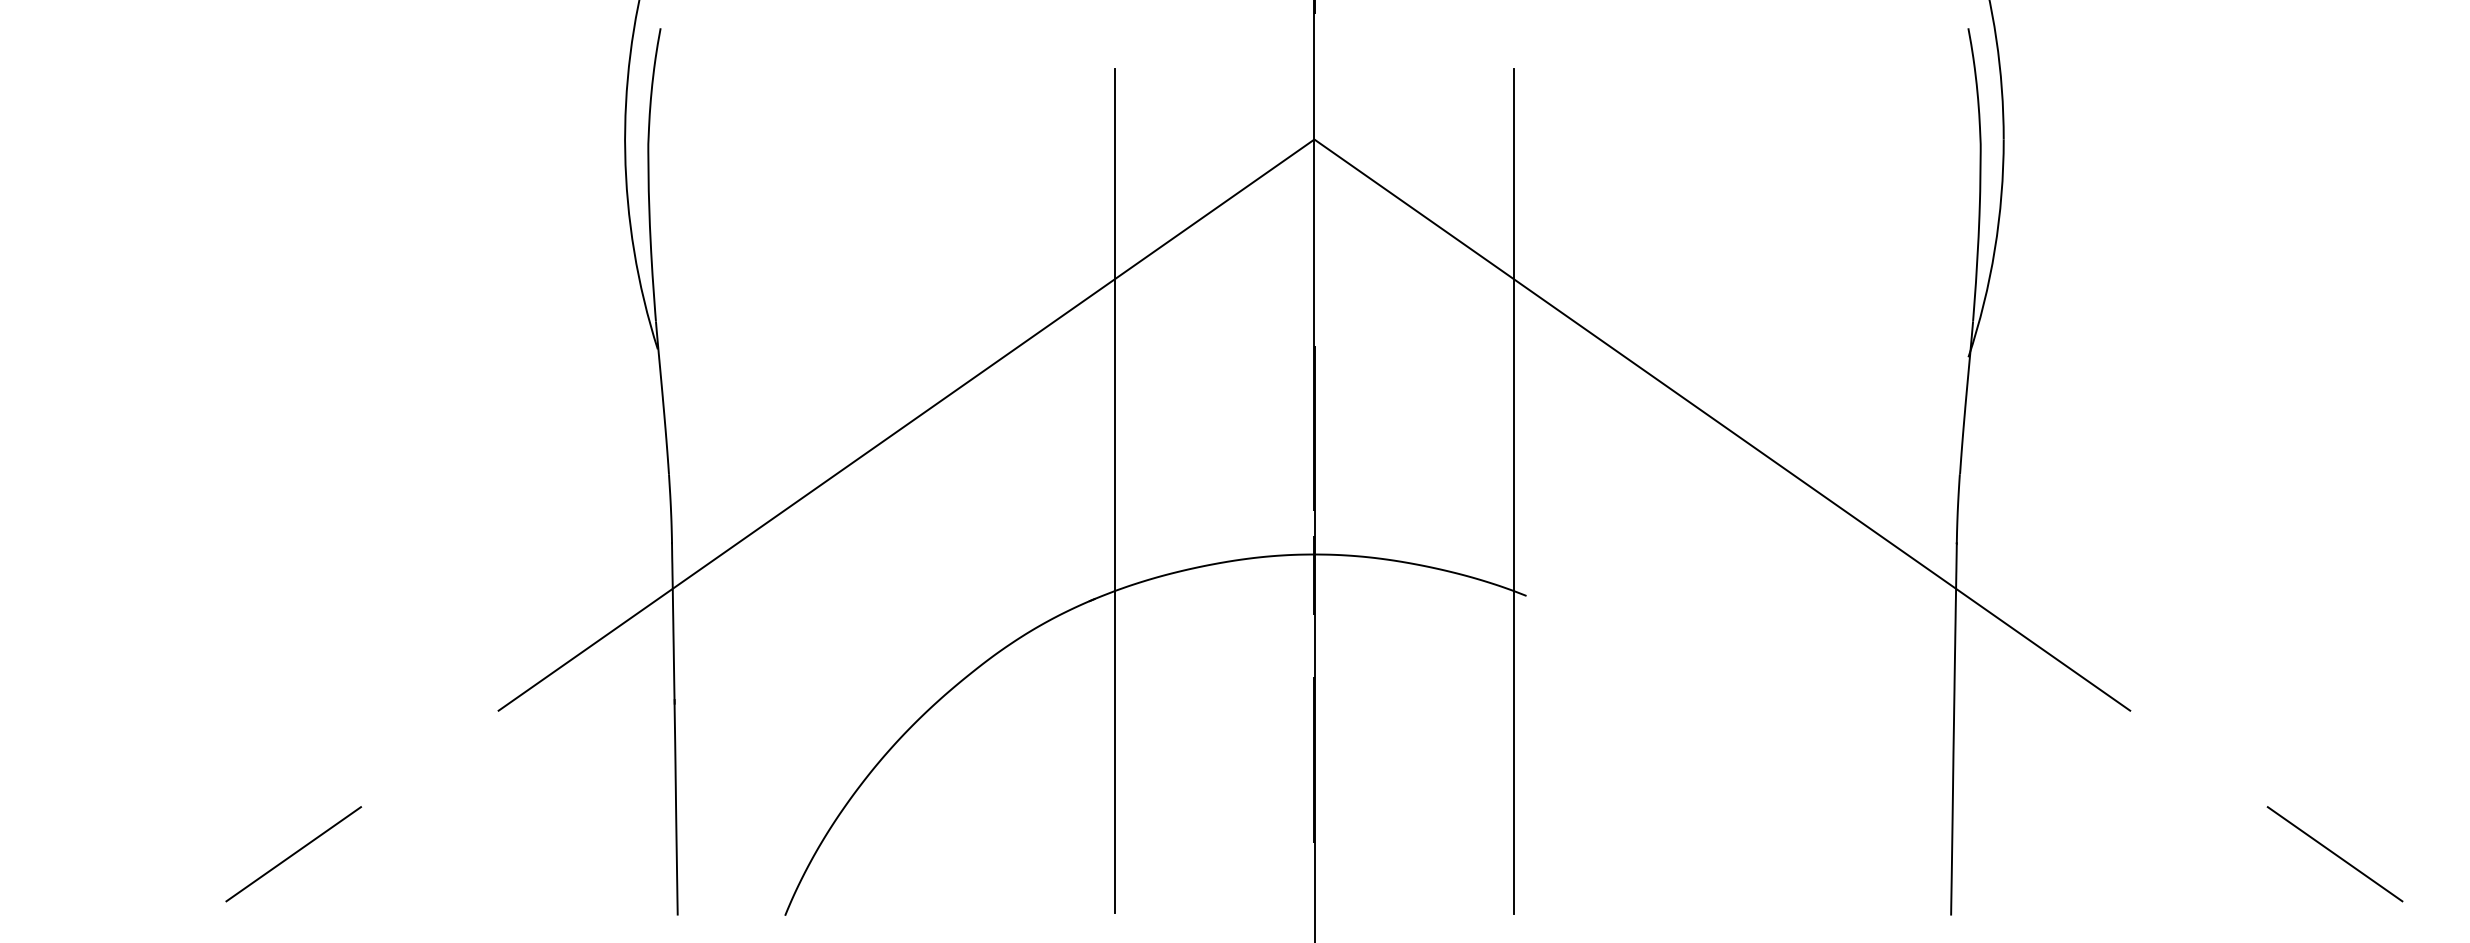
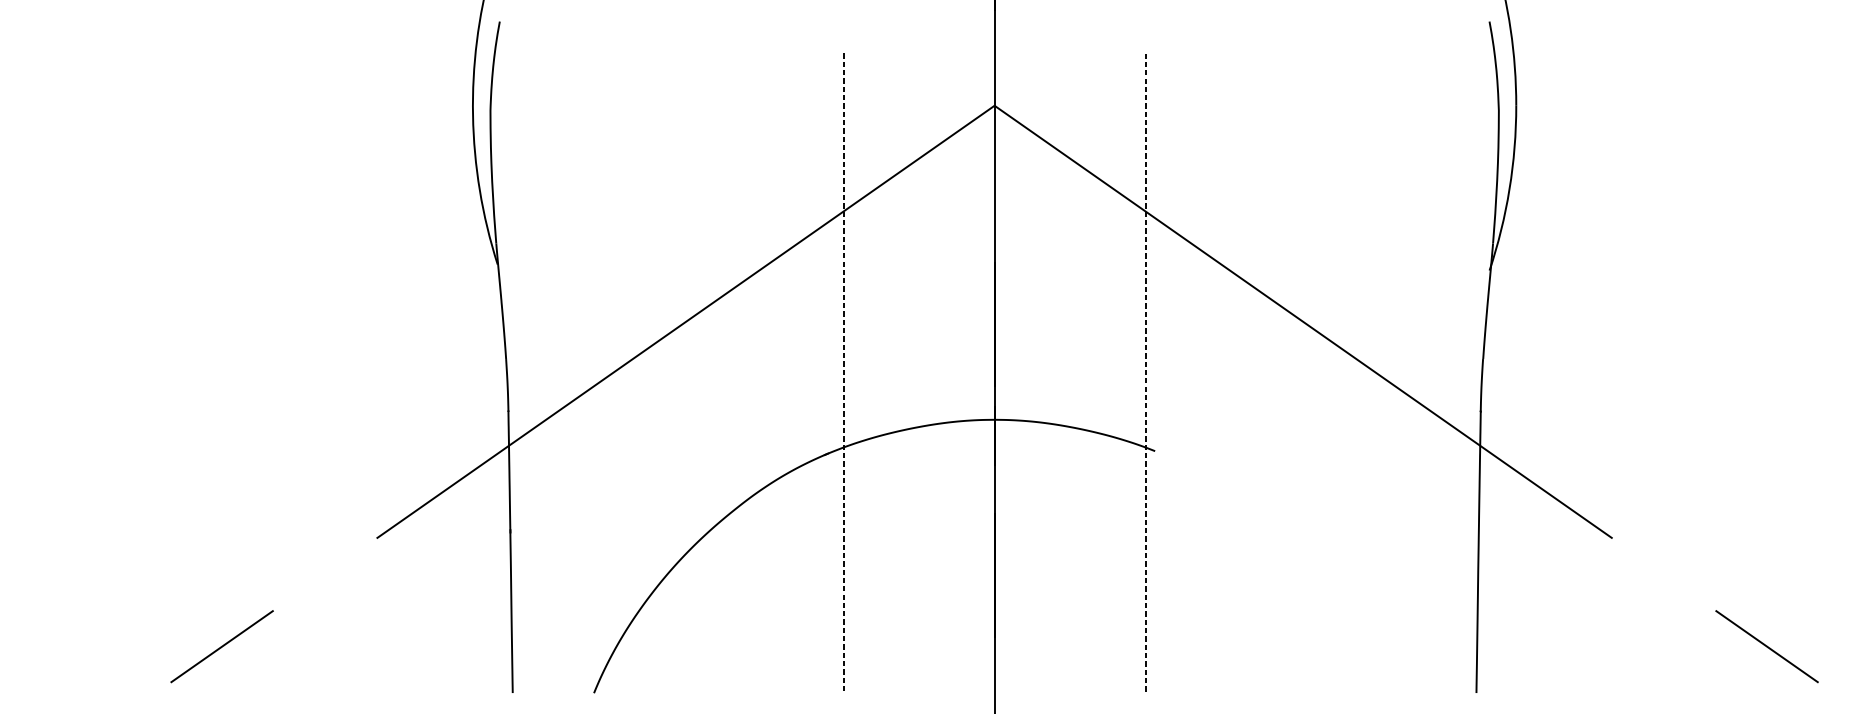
line: (1114, 490) -> (843, 371), solid -> dashed
line: (1514, 490) -> (1146, 371), solid -> dashed

